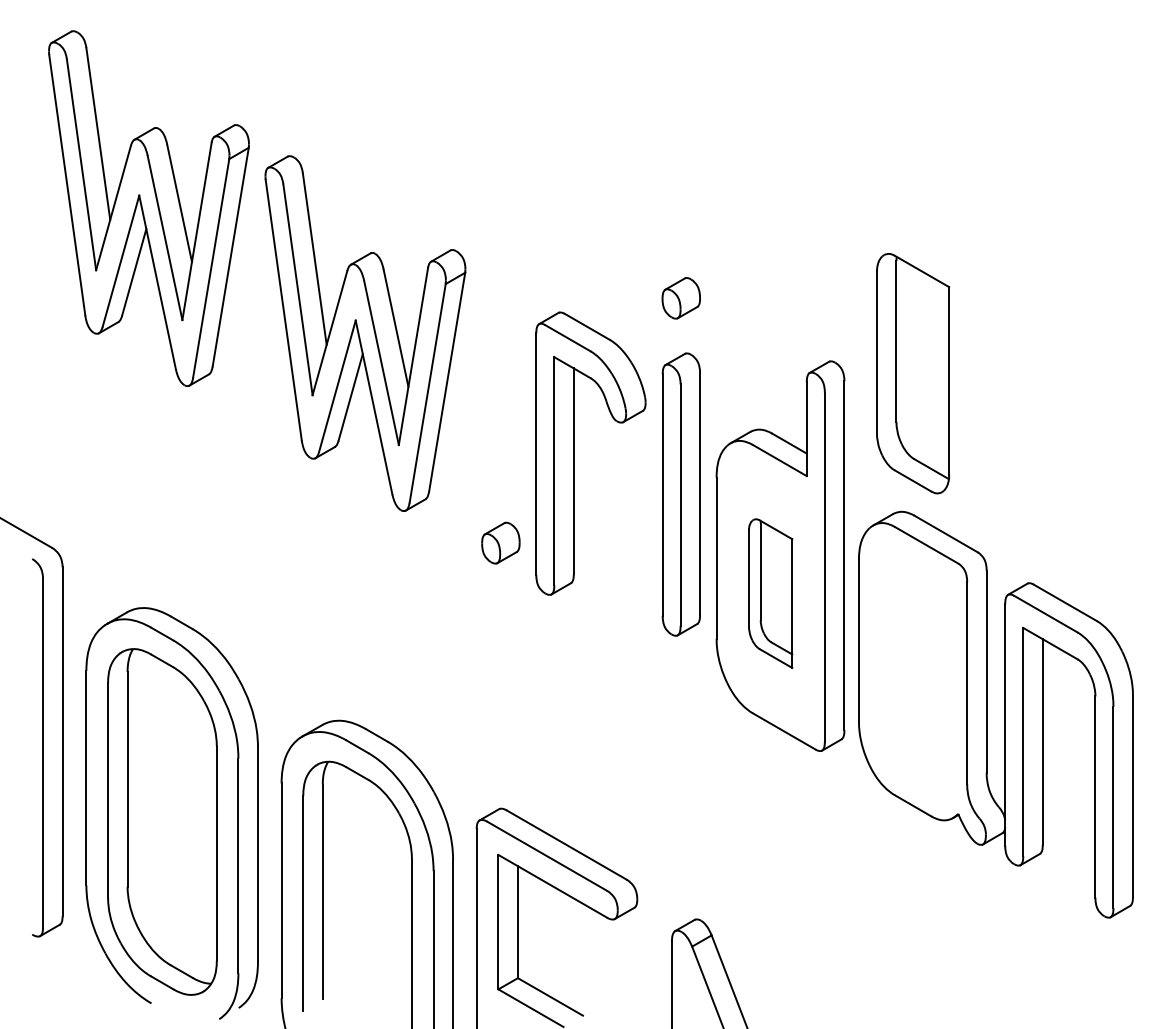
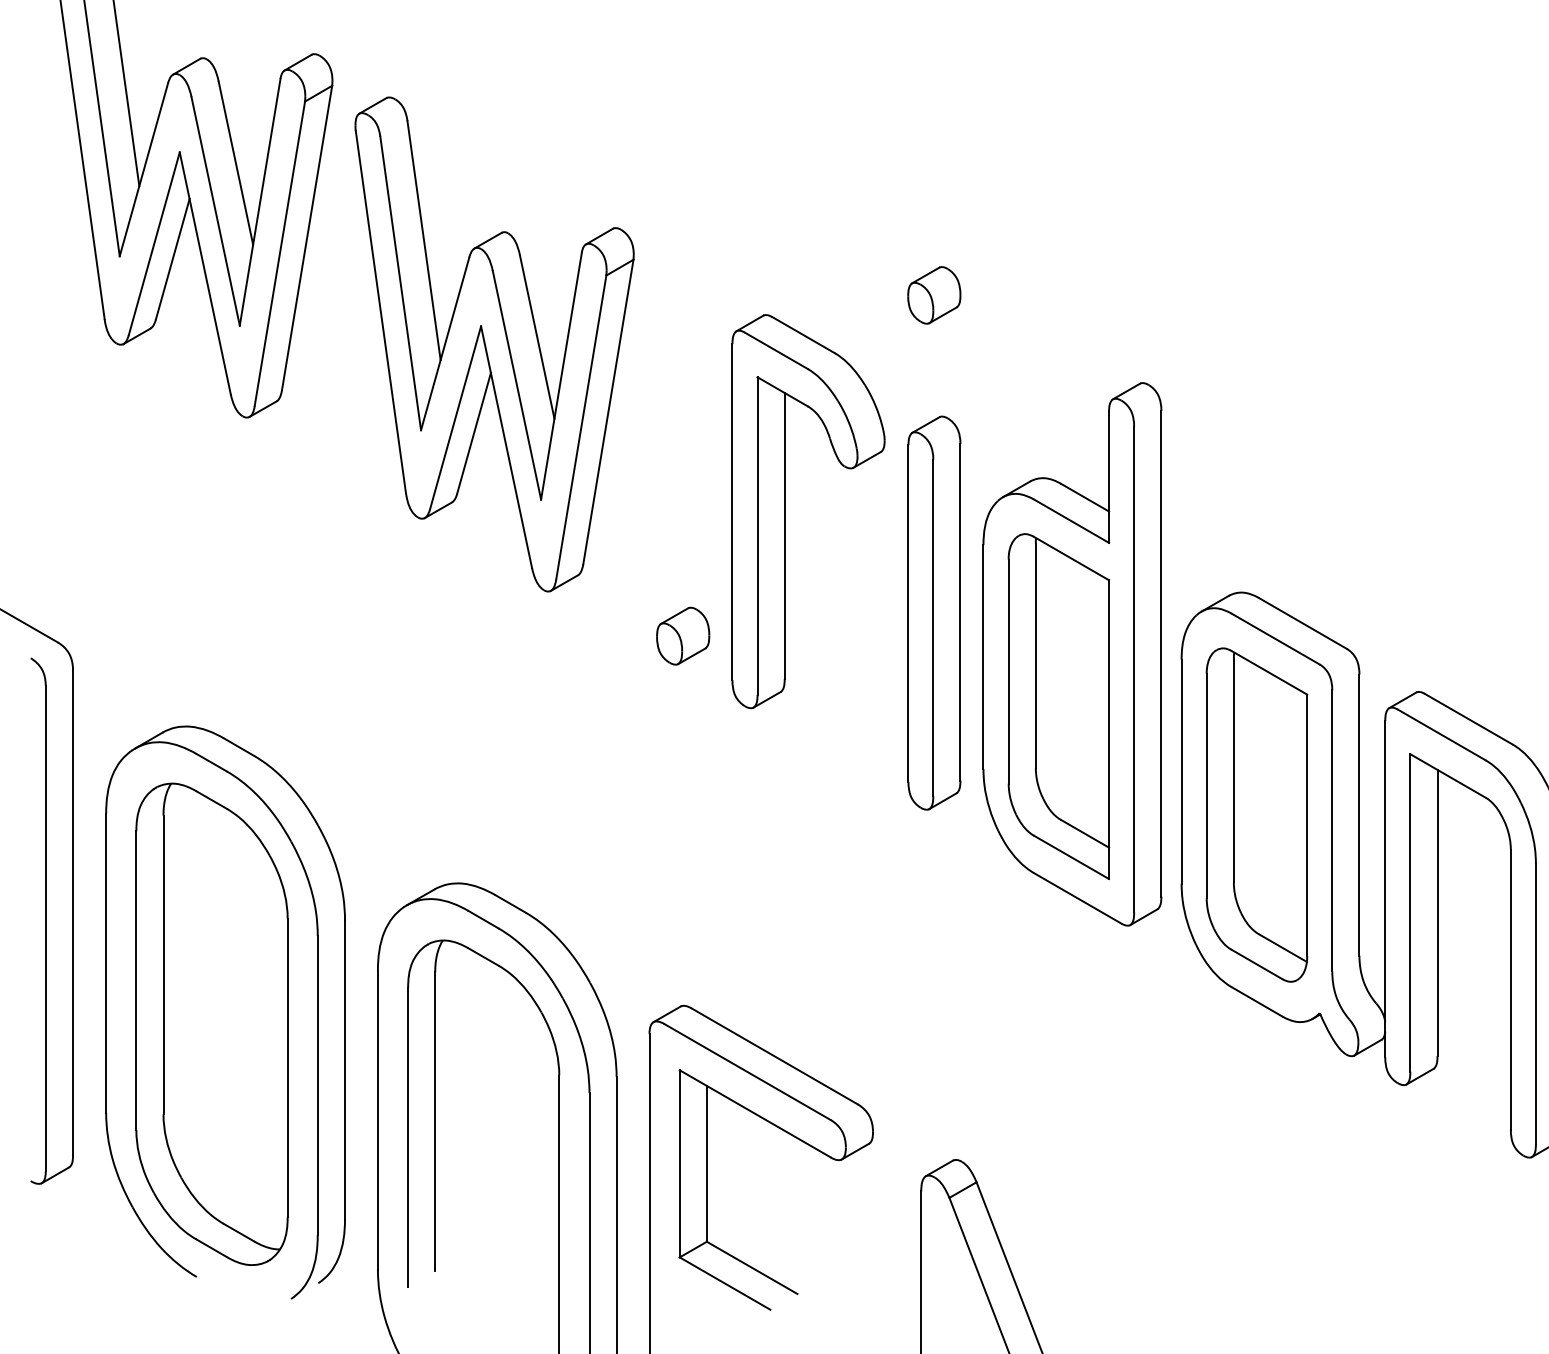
part: (913, 373) -> (1257, 814), moved
part: (680, 494) -> (933, 613), moved
part: (770, 593) -> (1058, 706), size x1.67

